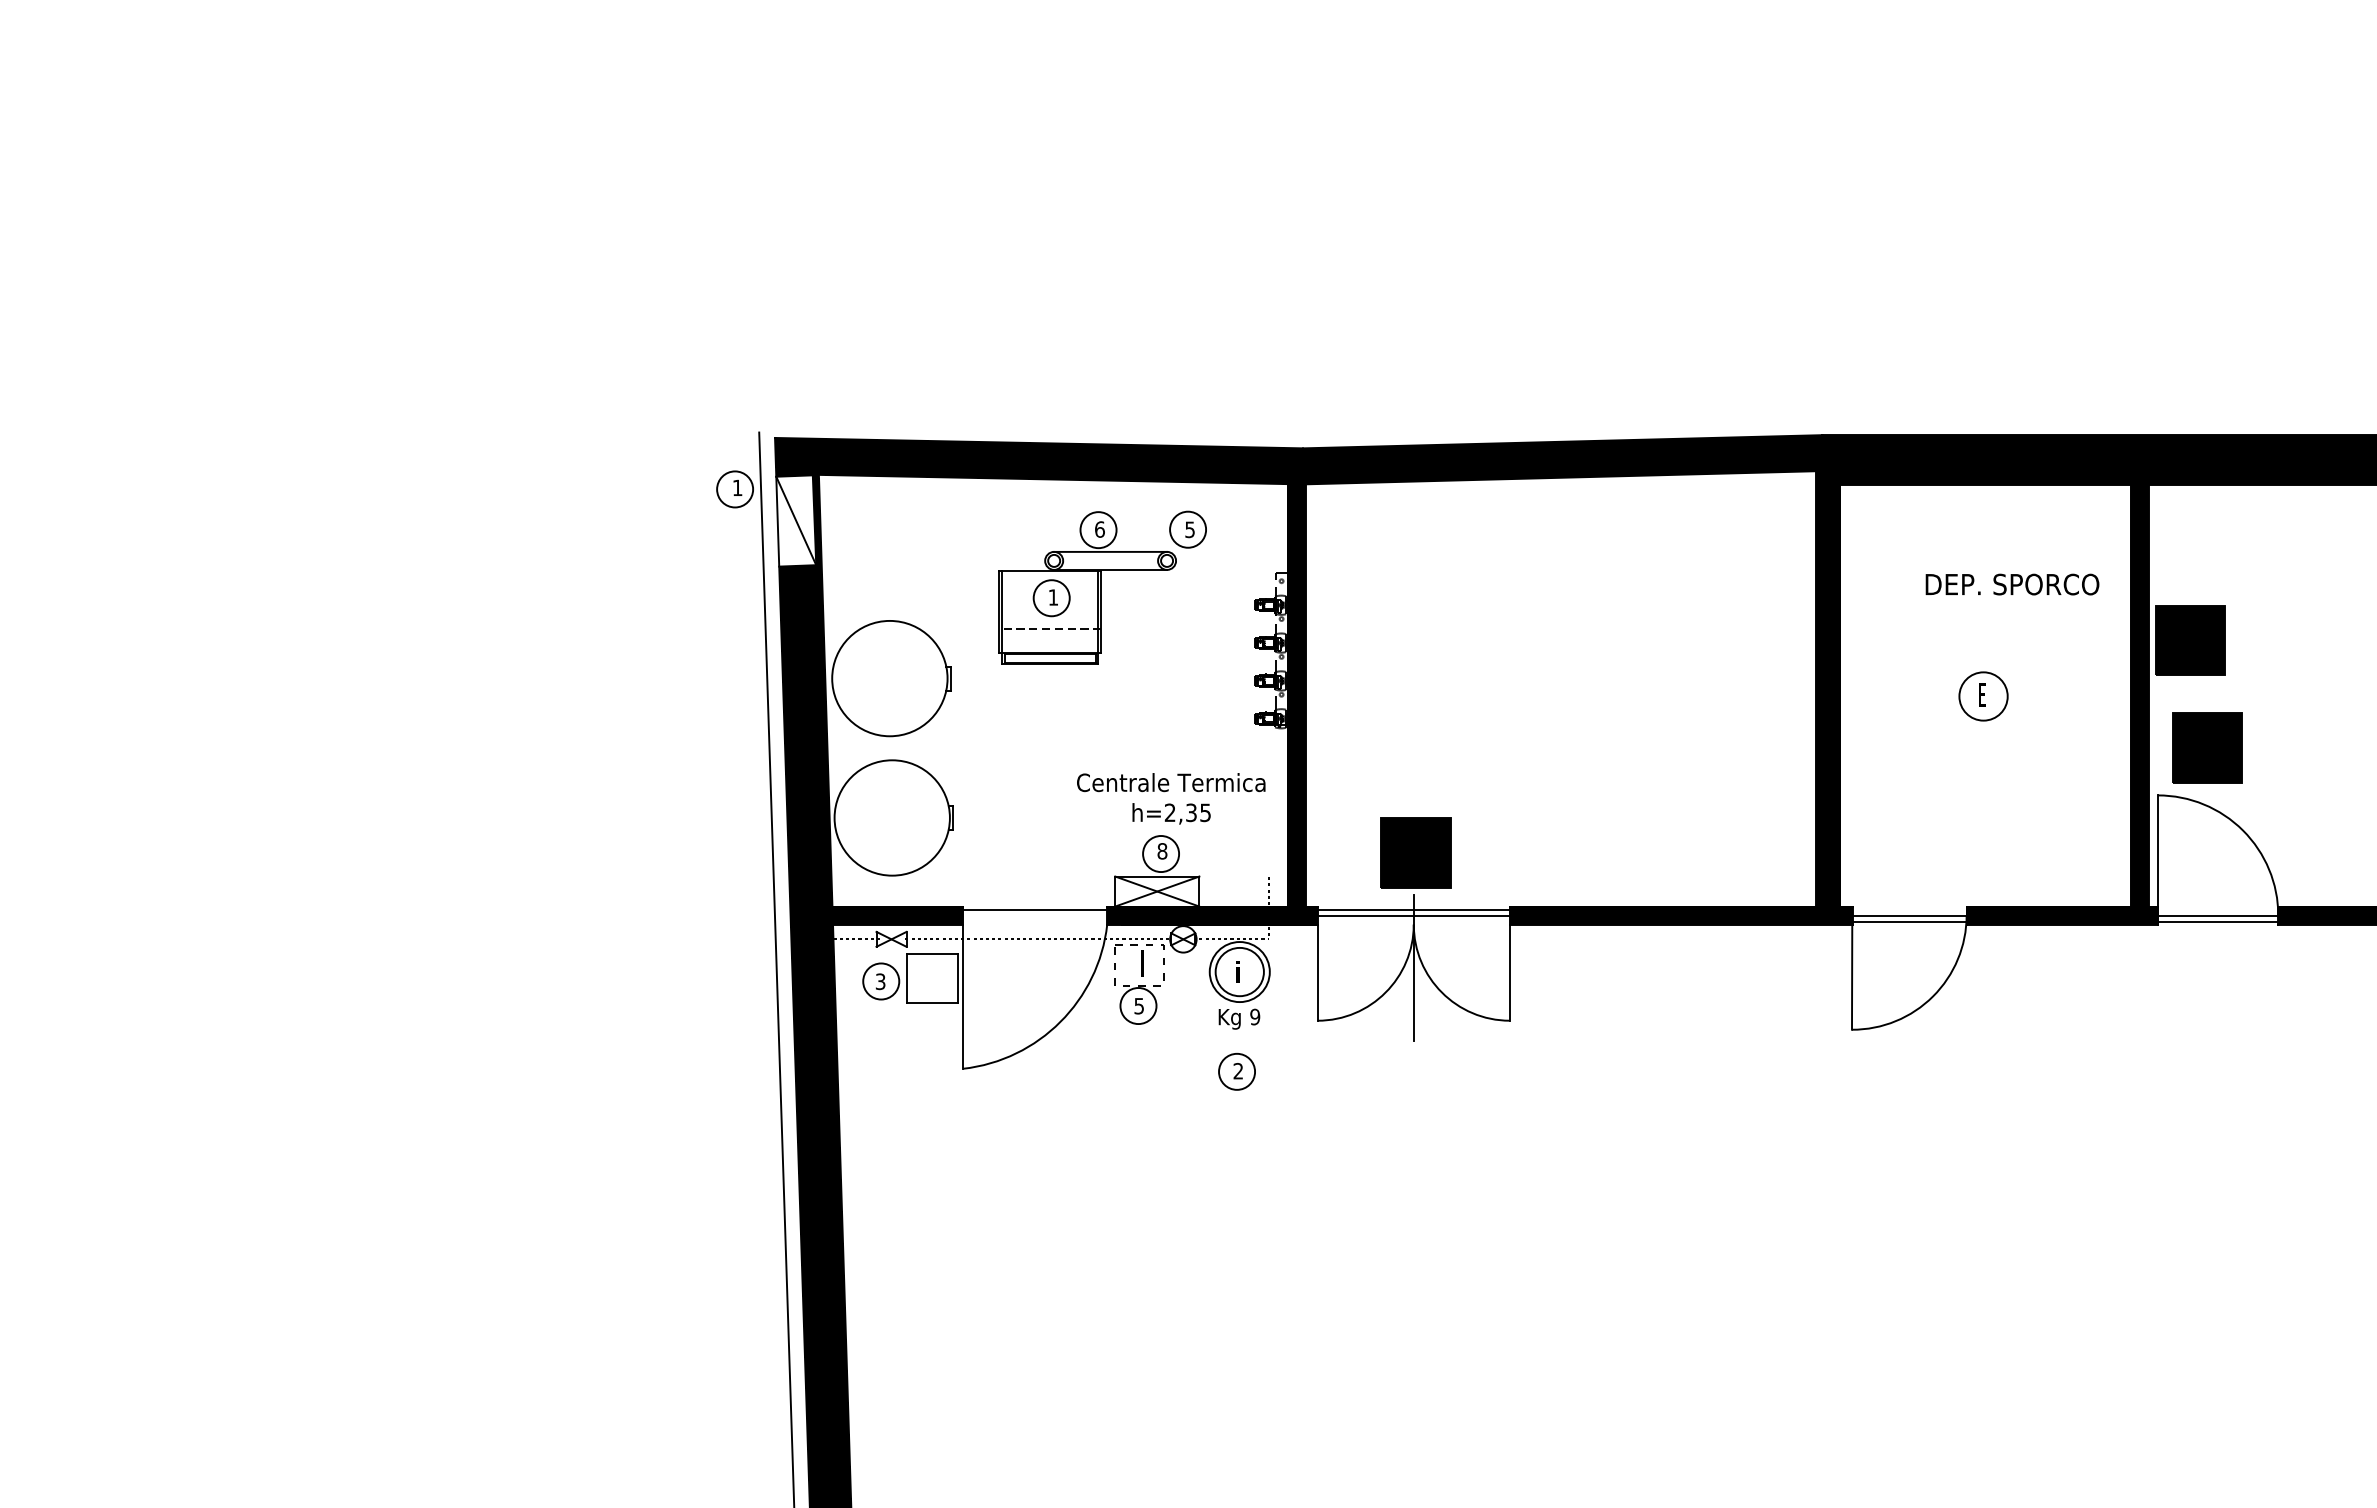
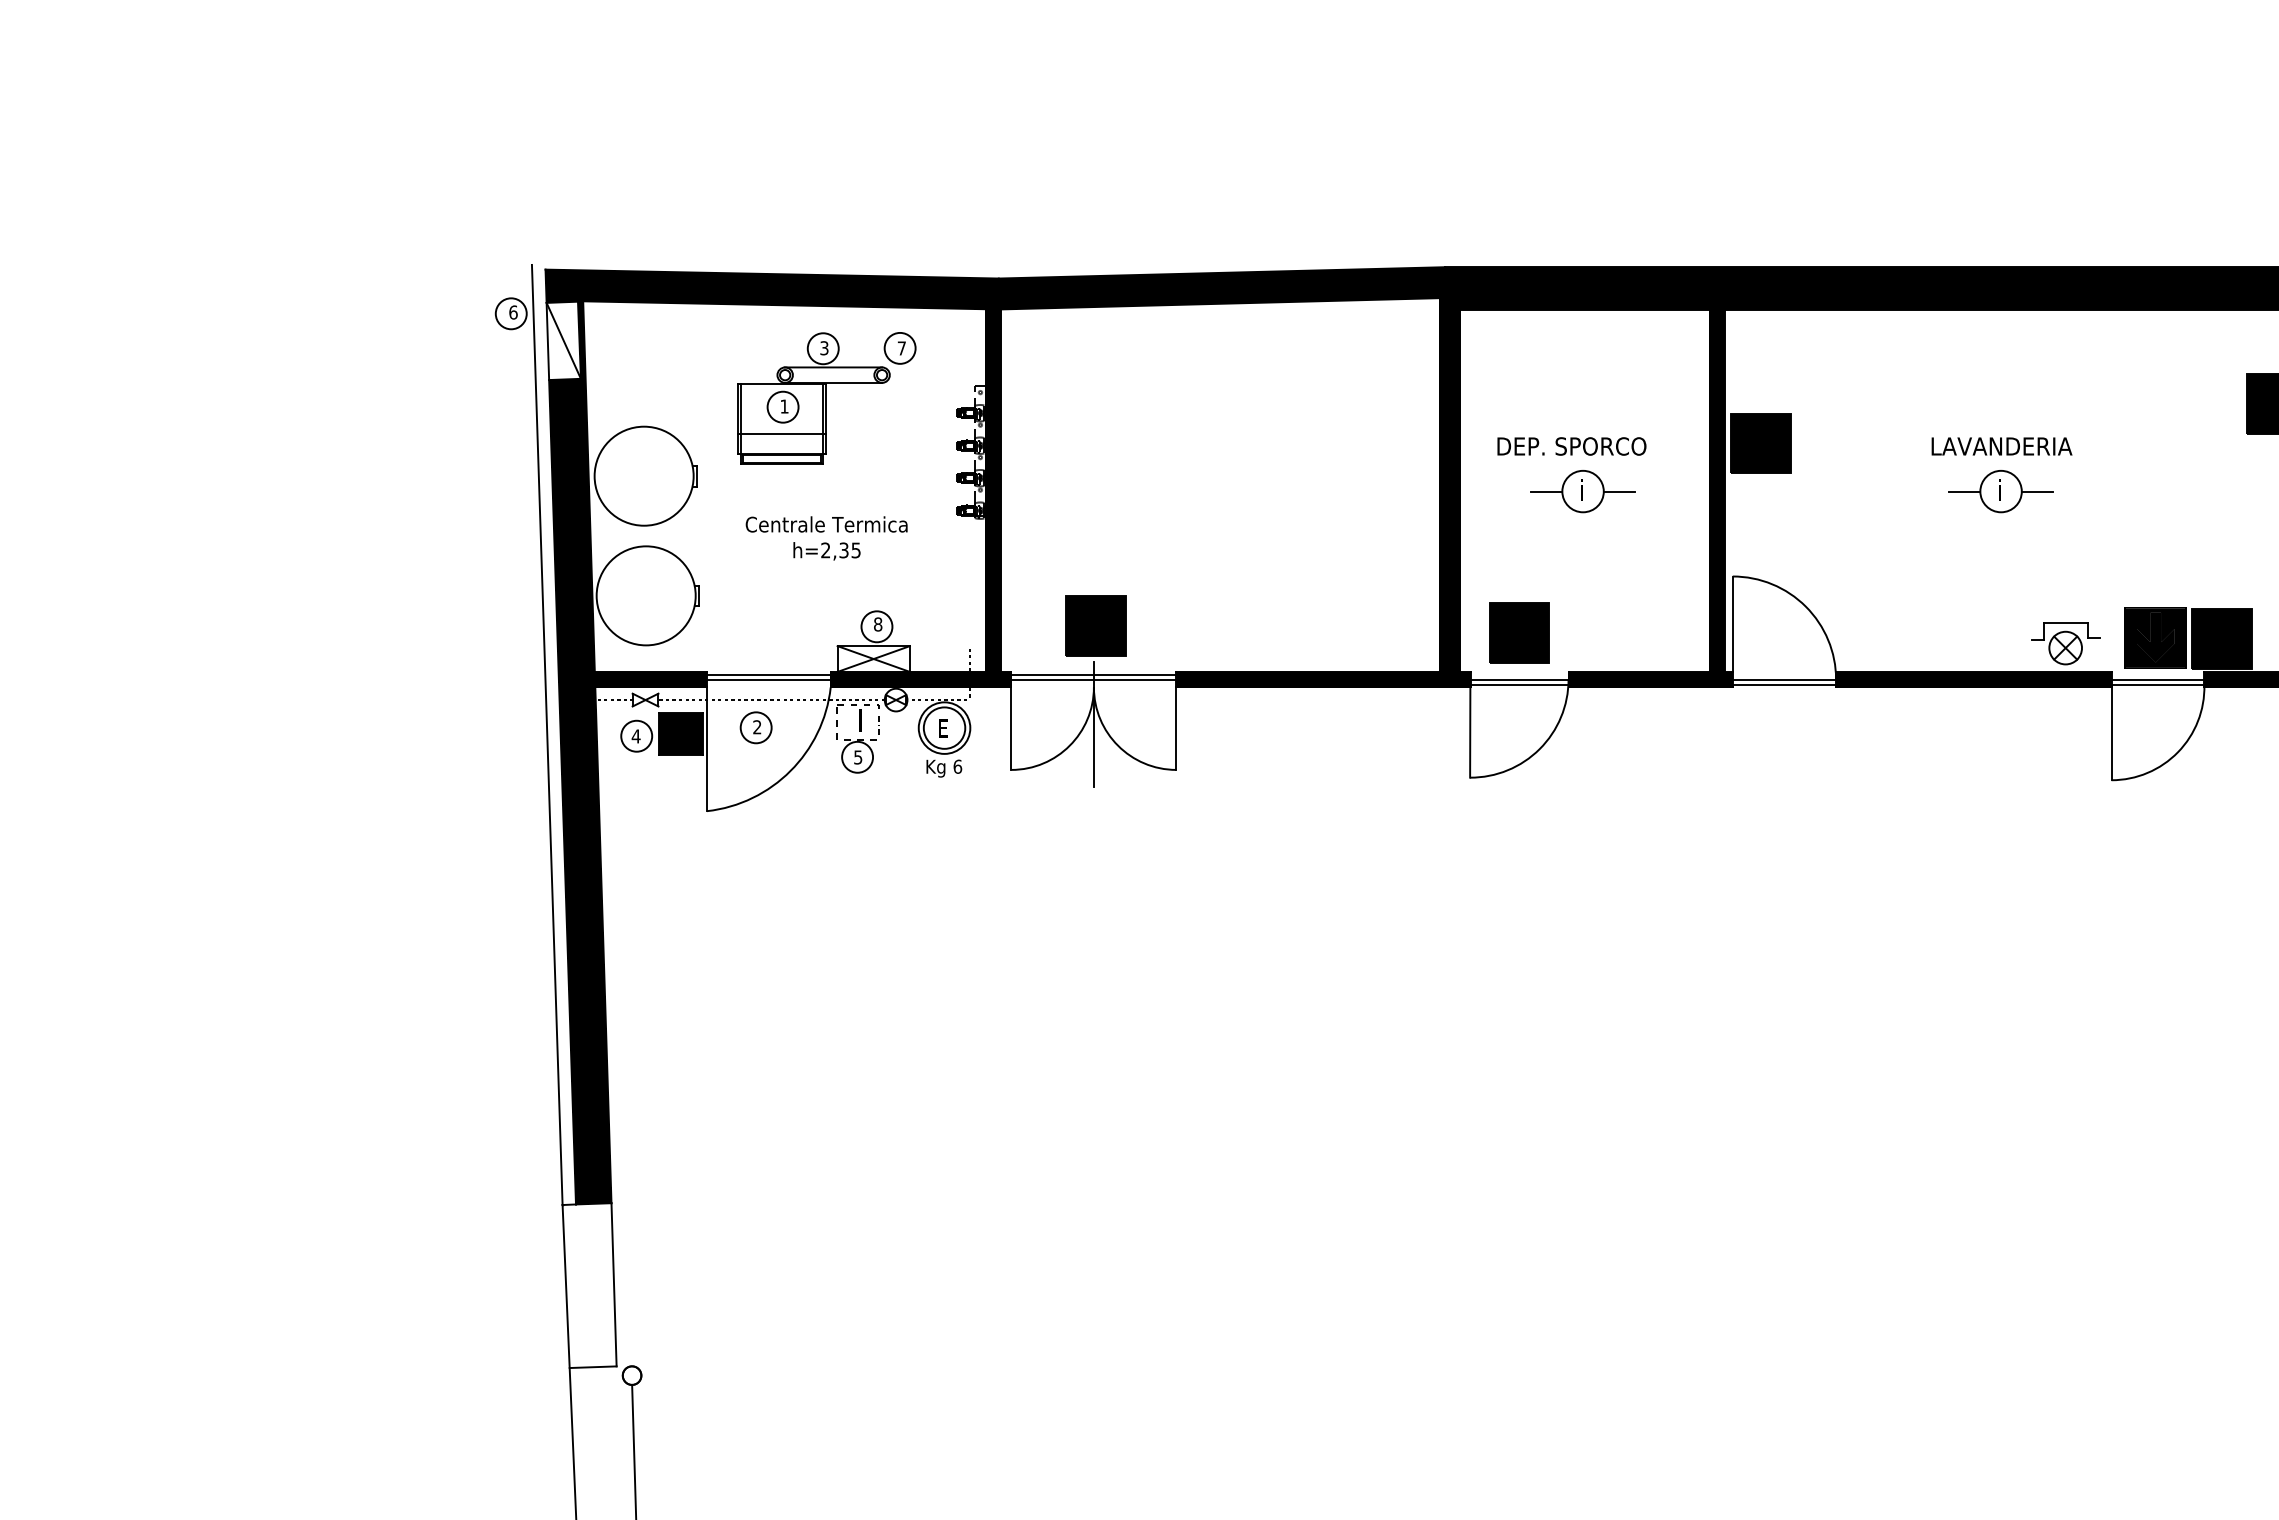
text: (737, 487) -> (513, 312), 1 -> 6
text: (1099, 529) -> (824, 348), 6 -> 3
text: (1189, 529) -> (901, 348), 5 -> 7
text: (2012, 584) -> (1571, 446), moved
line: (1049, 628) -> (781, 433), dashed -> solid
text: (1982, 694) -> (1582, 489), E -> i
line: (1940, 696) -> (1546, 491), added
line: (2024, 696) -> (1618, 491), added
part: (2207, 747) -> (1519, 632), moved
text: (1171, 798) -> (826, 538), moved
line: (1034, 915) -> (768, 679), added
text: (1238, 972) -> (943, 728), i -> E
fill: (932, 978) -> (680, 733), added
text: (879, 981) -> (635, 736), 3 -> 4
text: (1254, 1016) -> (957, 766), 9 -> 6
part: (1236, 1071) -> (755, 727), moved

